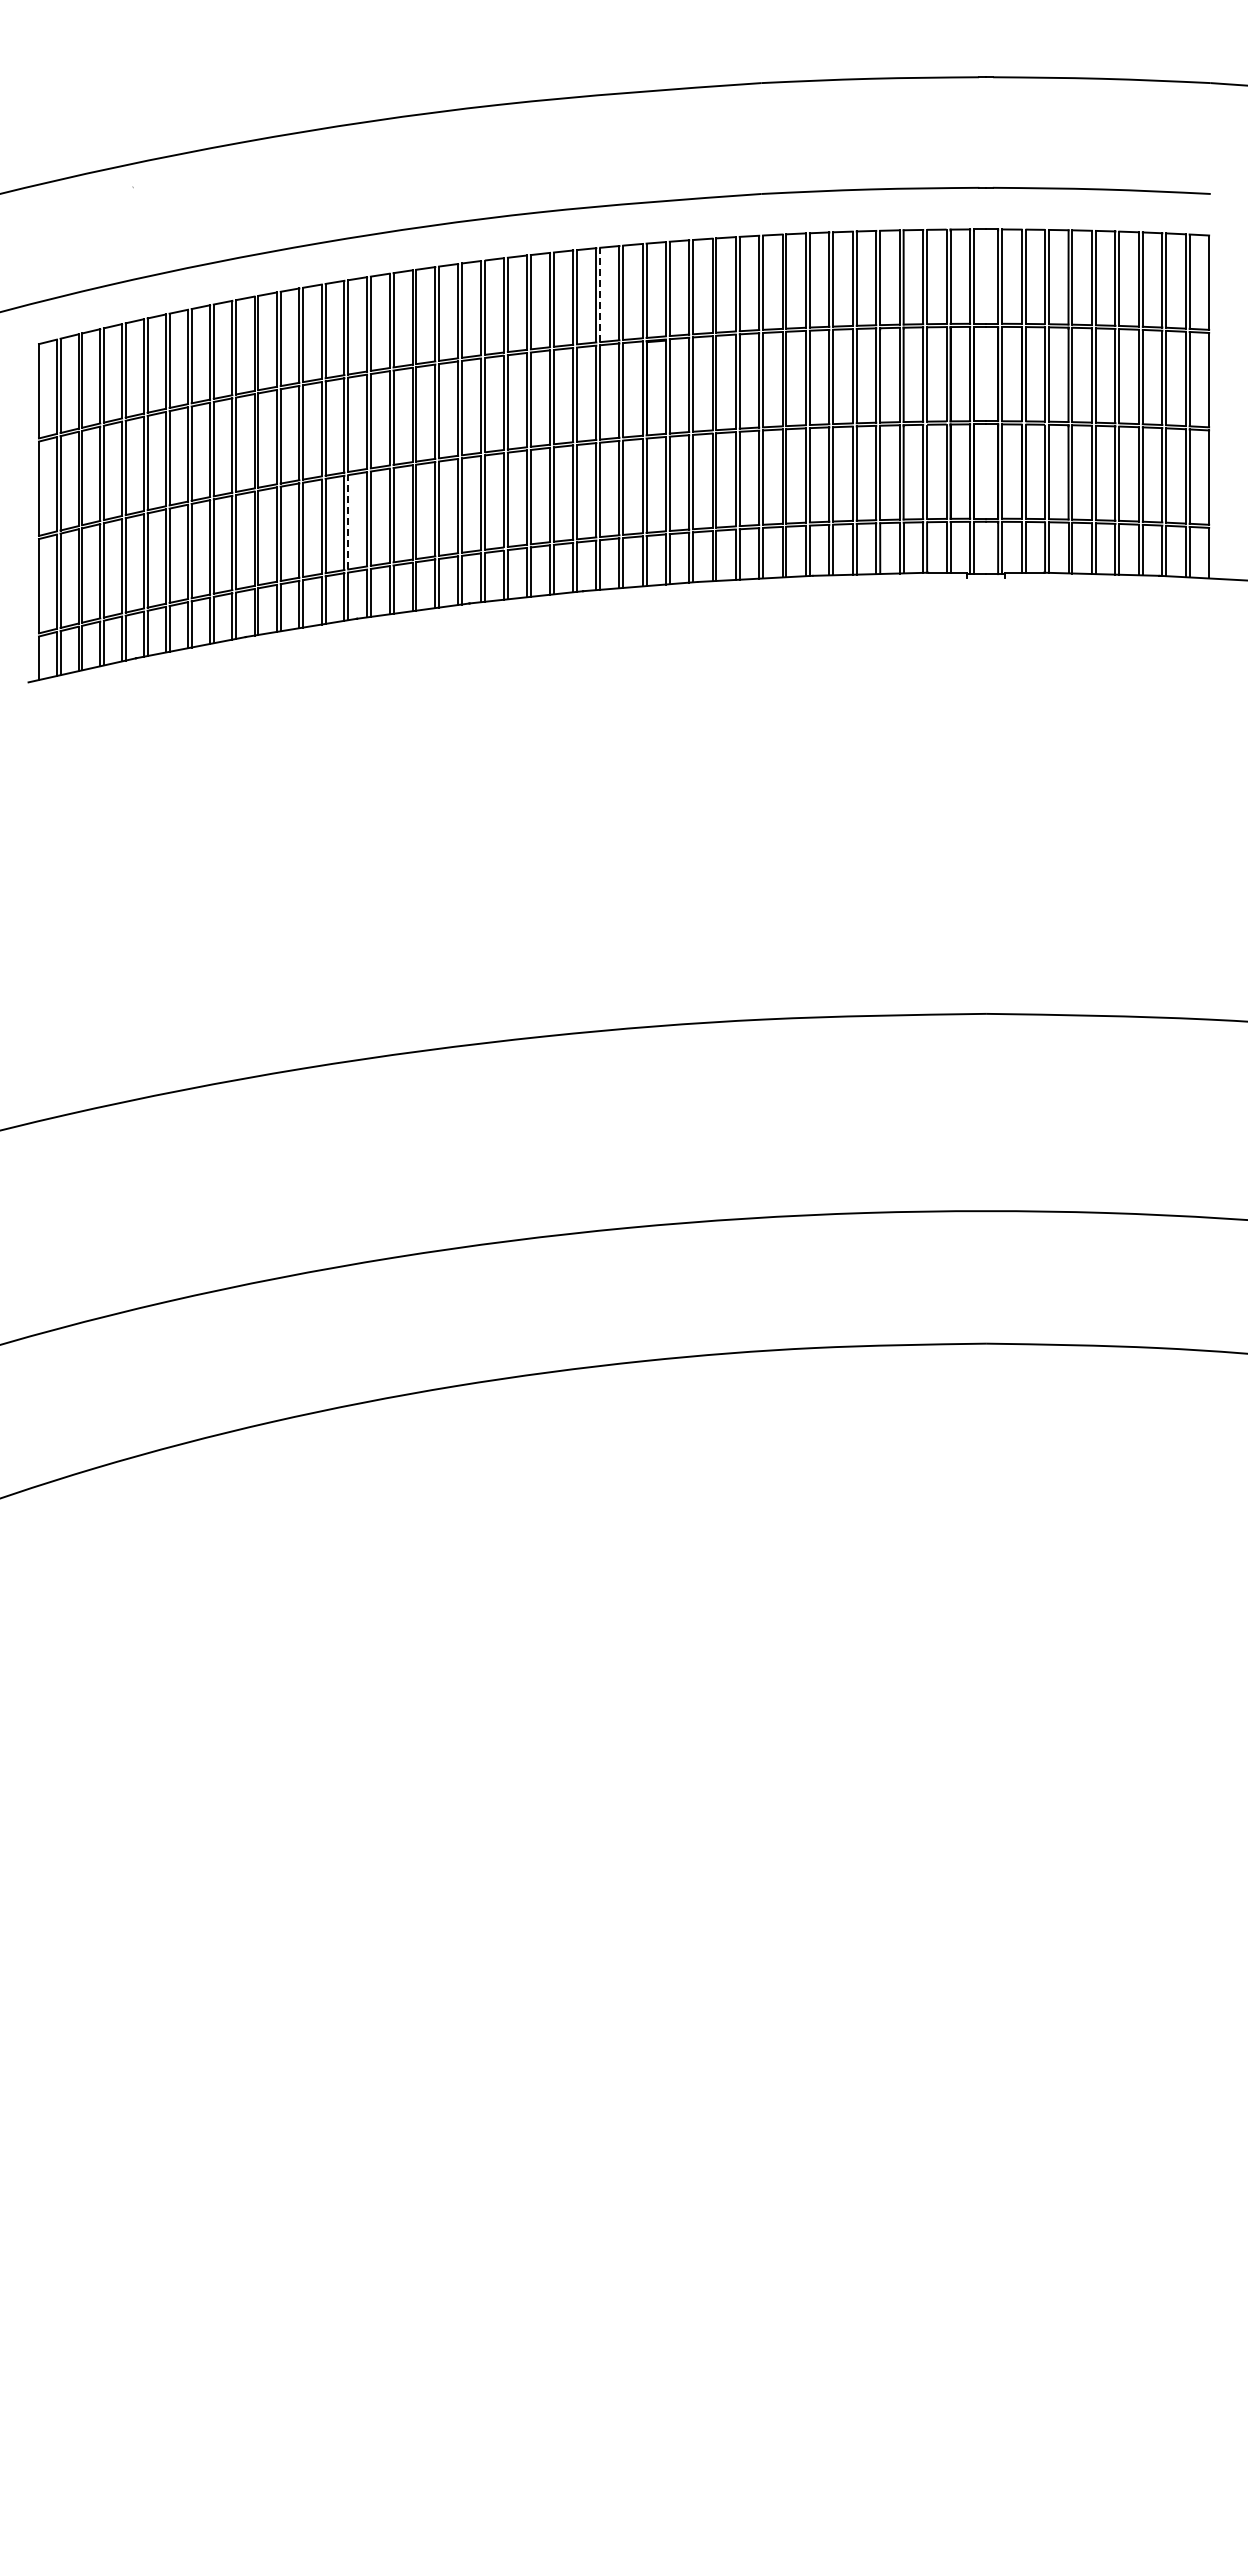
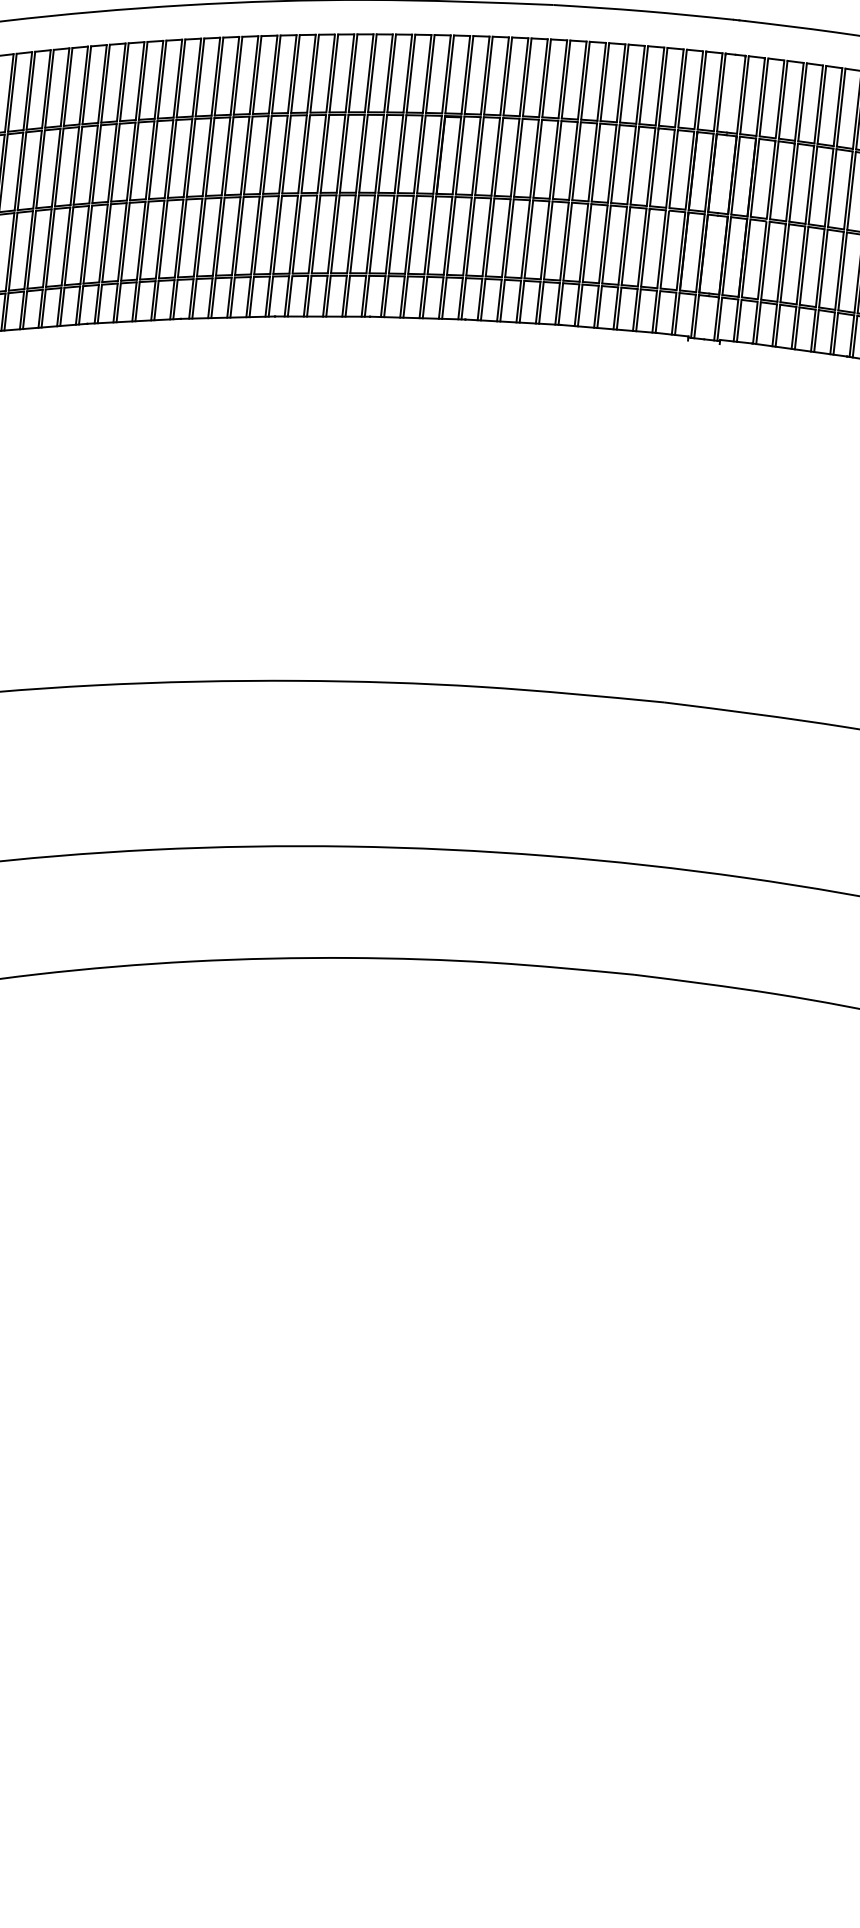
line: (600, 294) -> (411, 73), dashed -> solid
line: (348, 521) -> (182, 237), dashed -> solid

